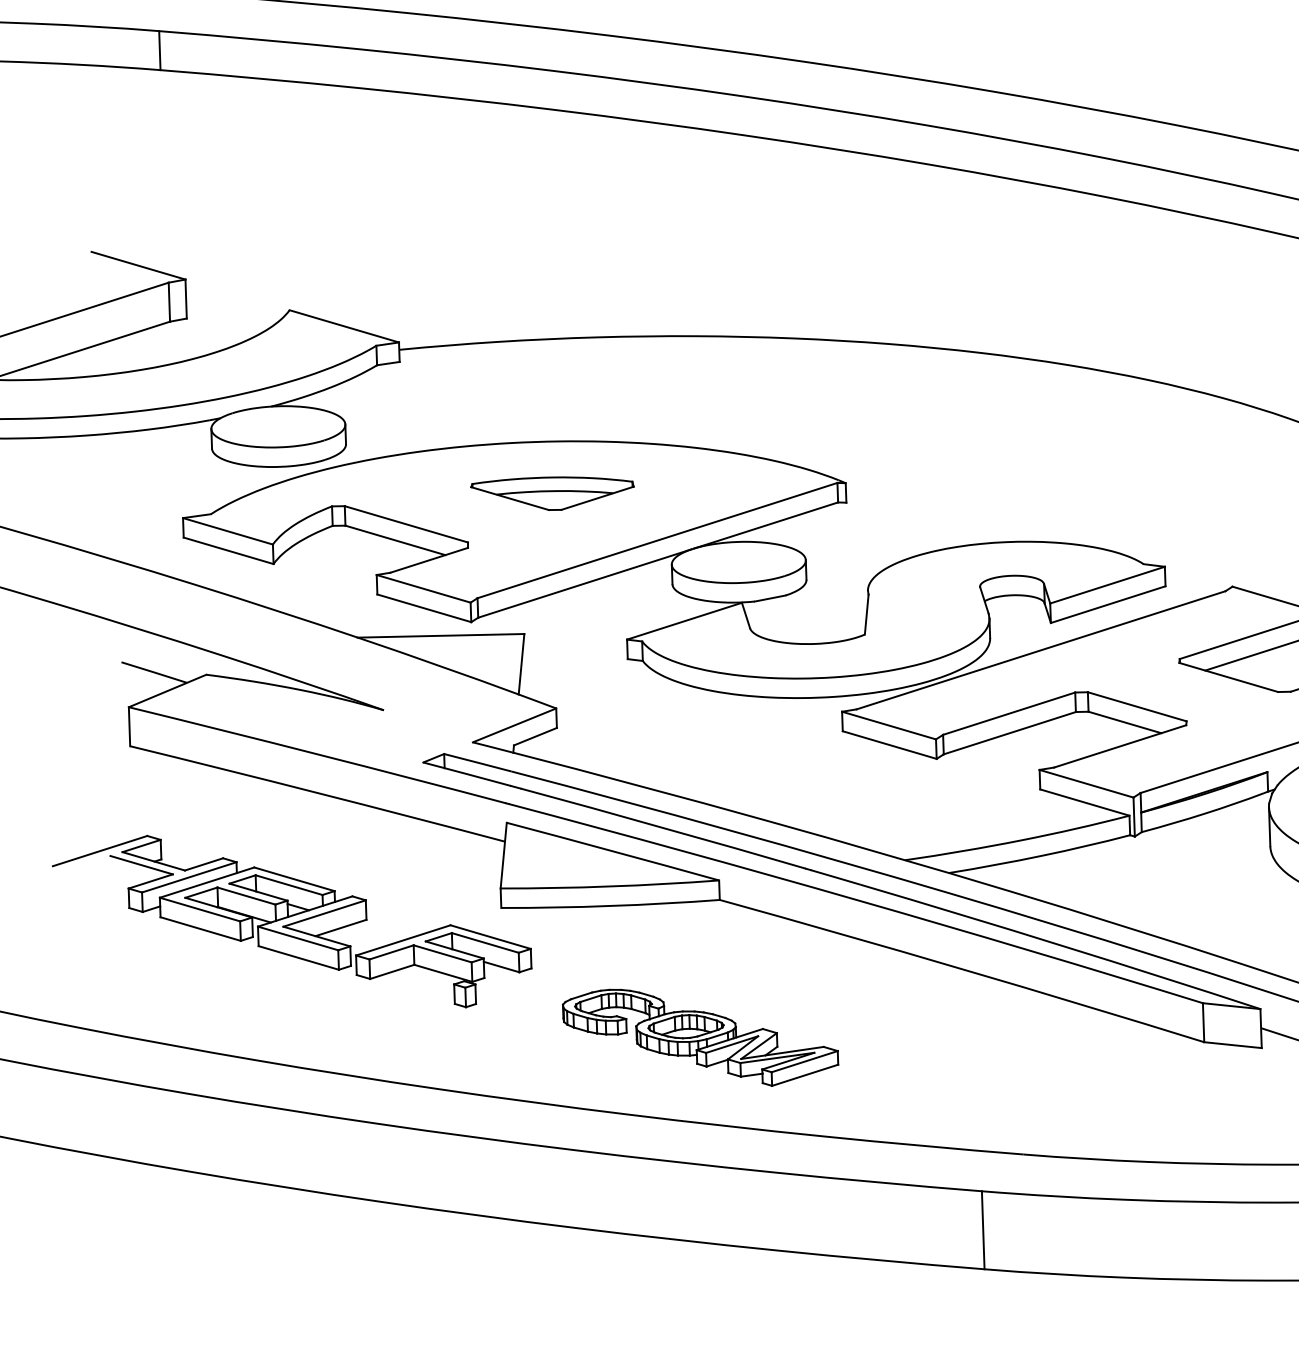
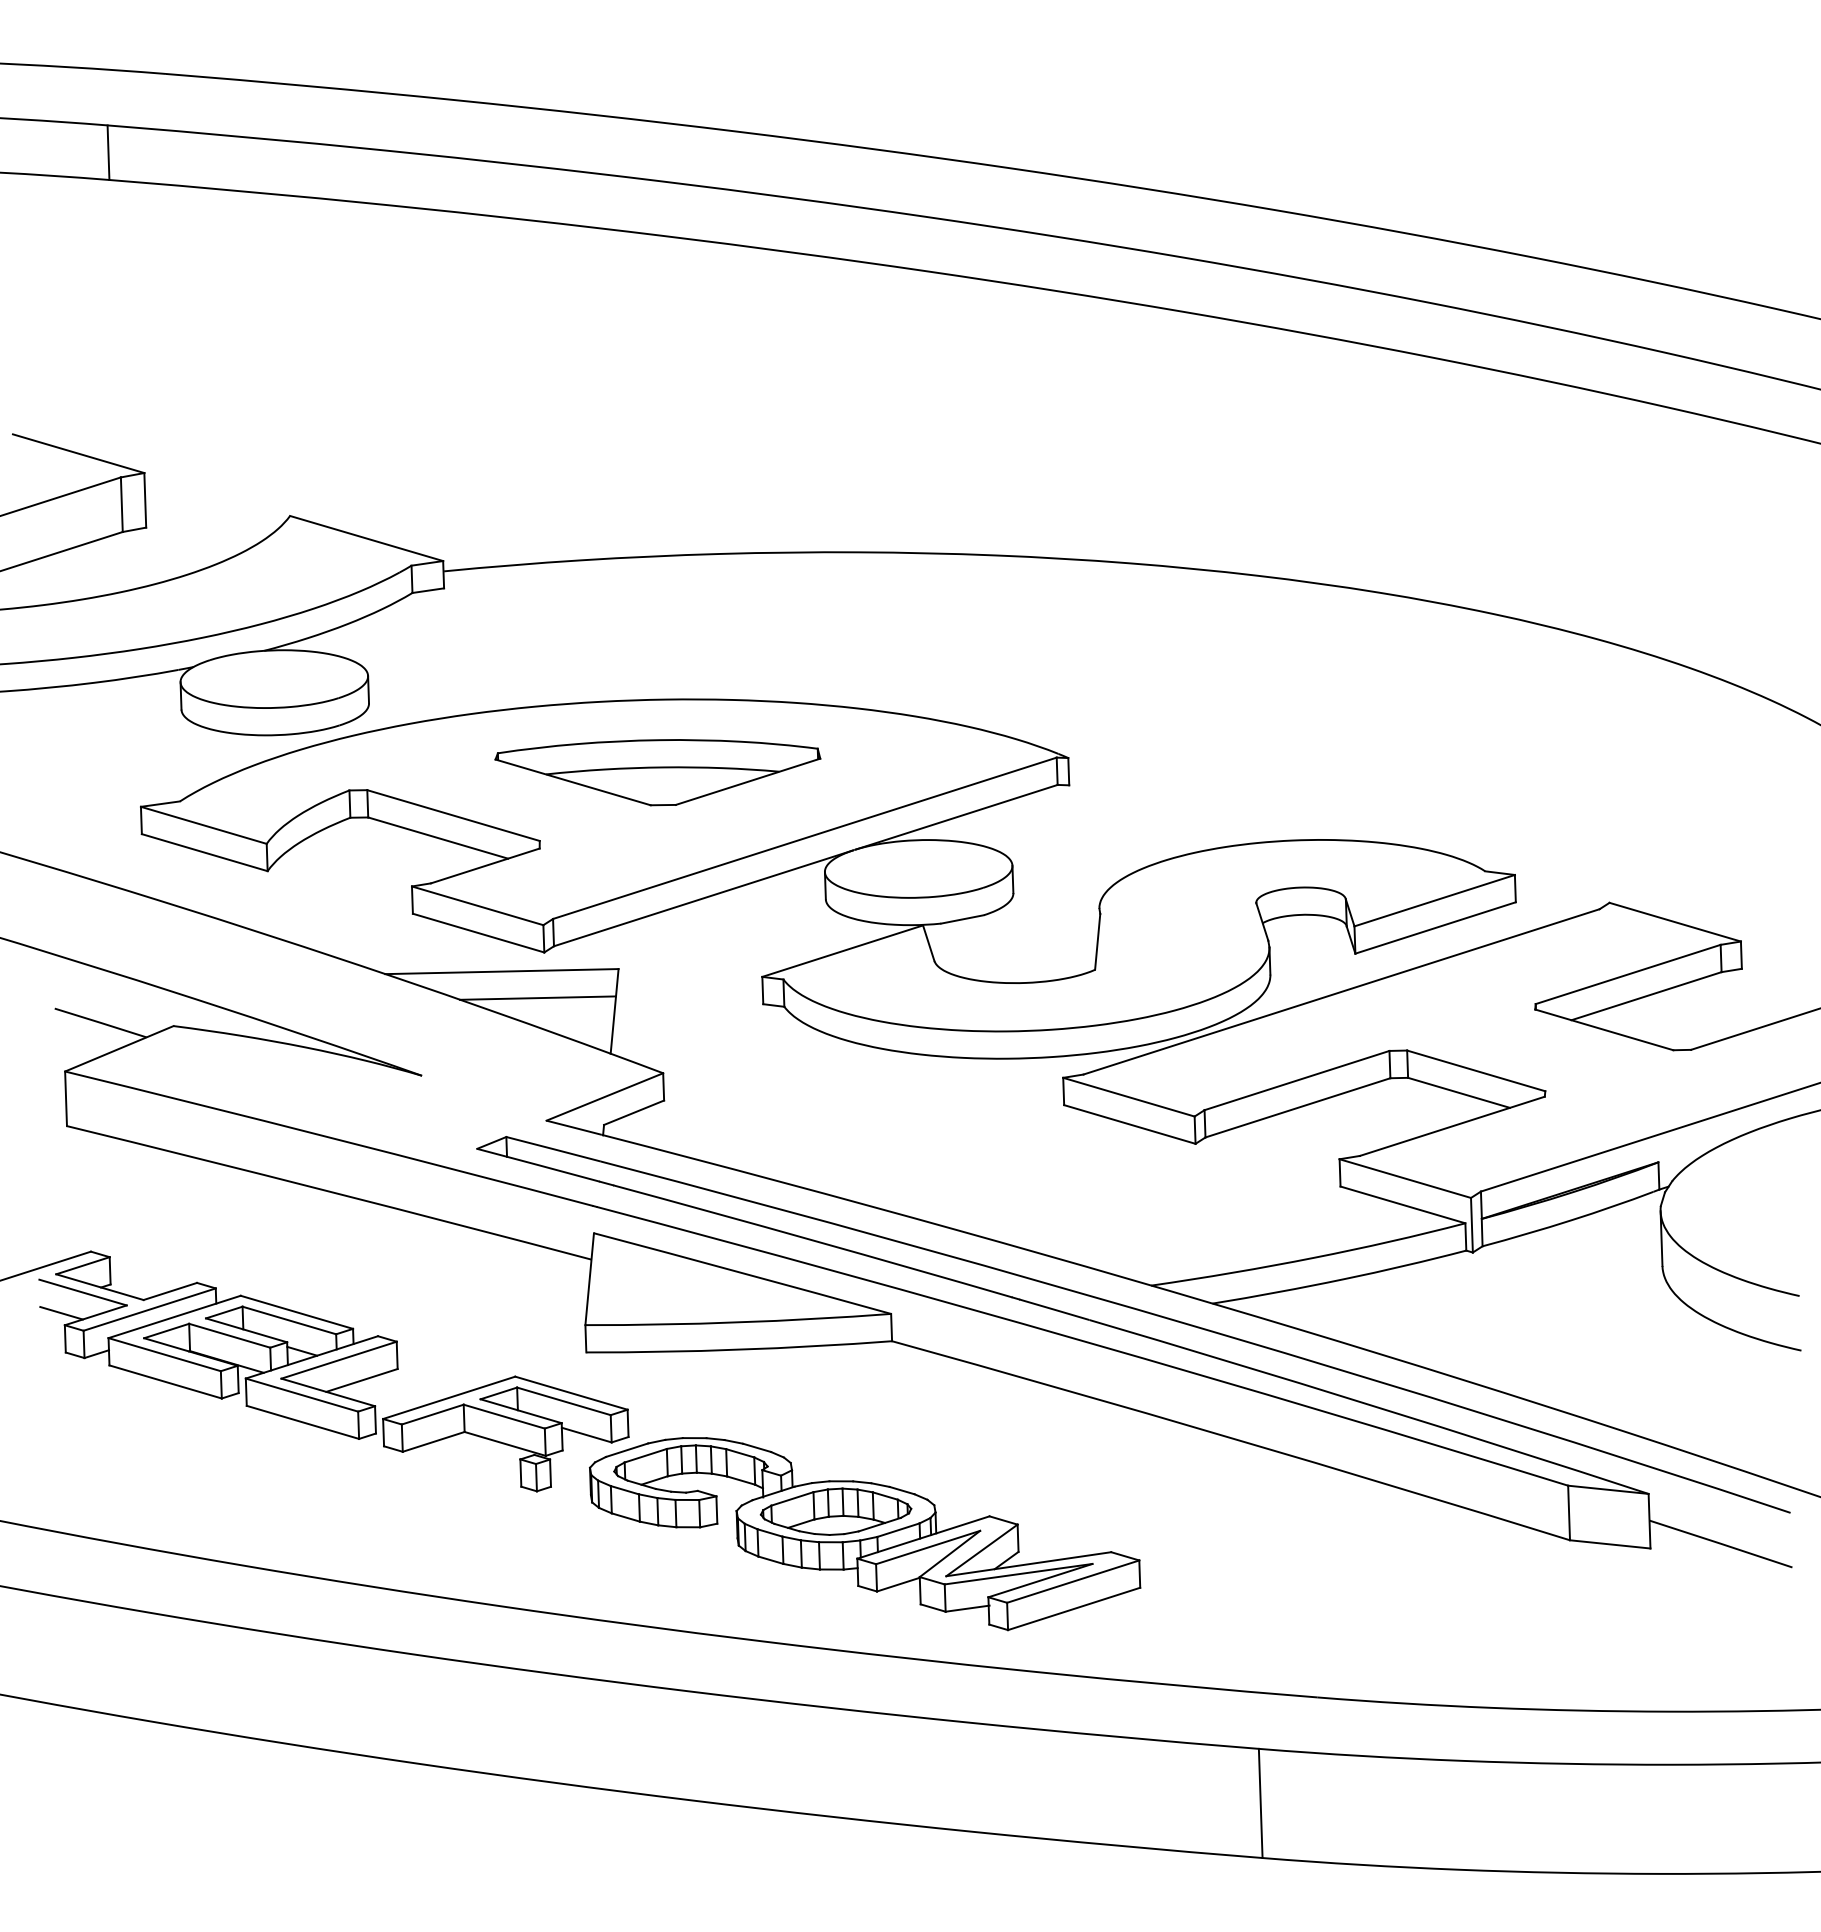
part: (552, 493) -> (657, 772), size x1.43
line: (466, 654) -> (537, 997), added
line: (126, 879) -> (61, 1312), added
part: (700, 1038) -> (865, 1534), size x1.43

